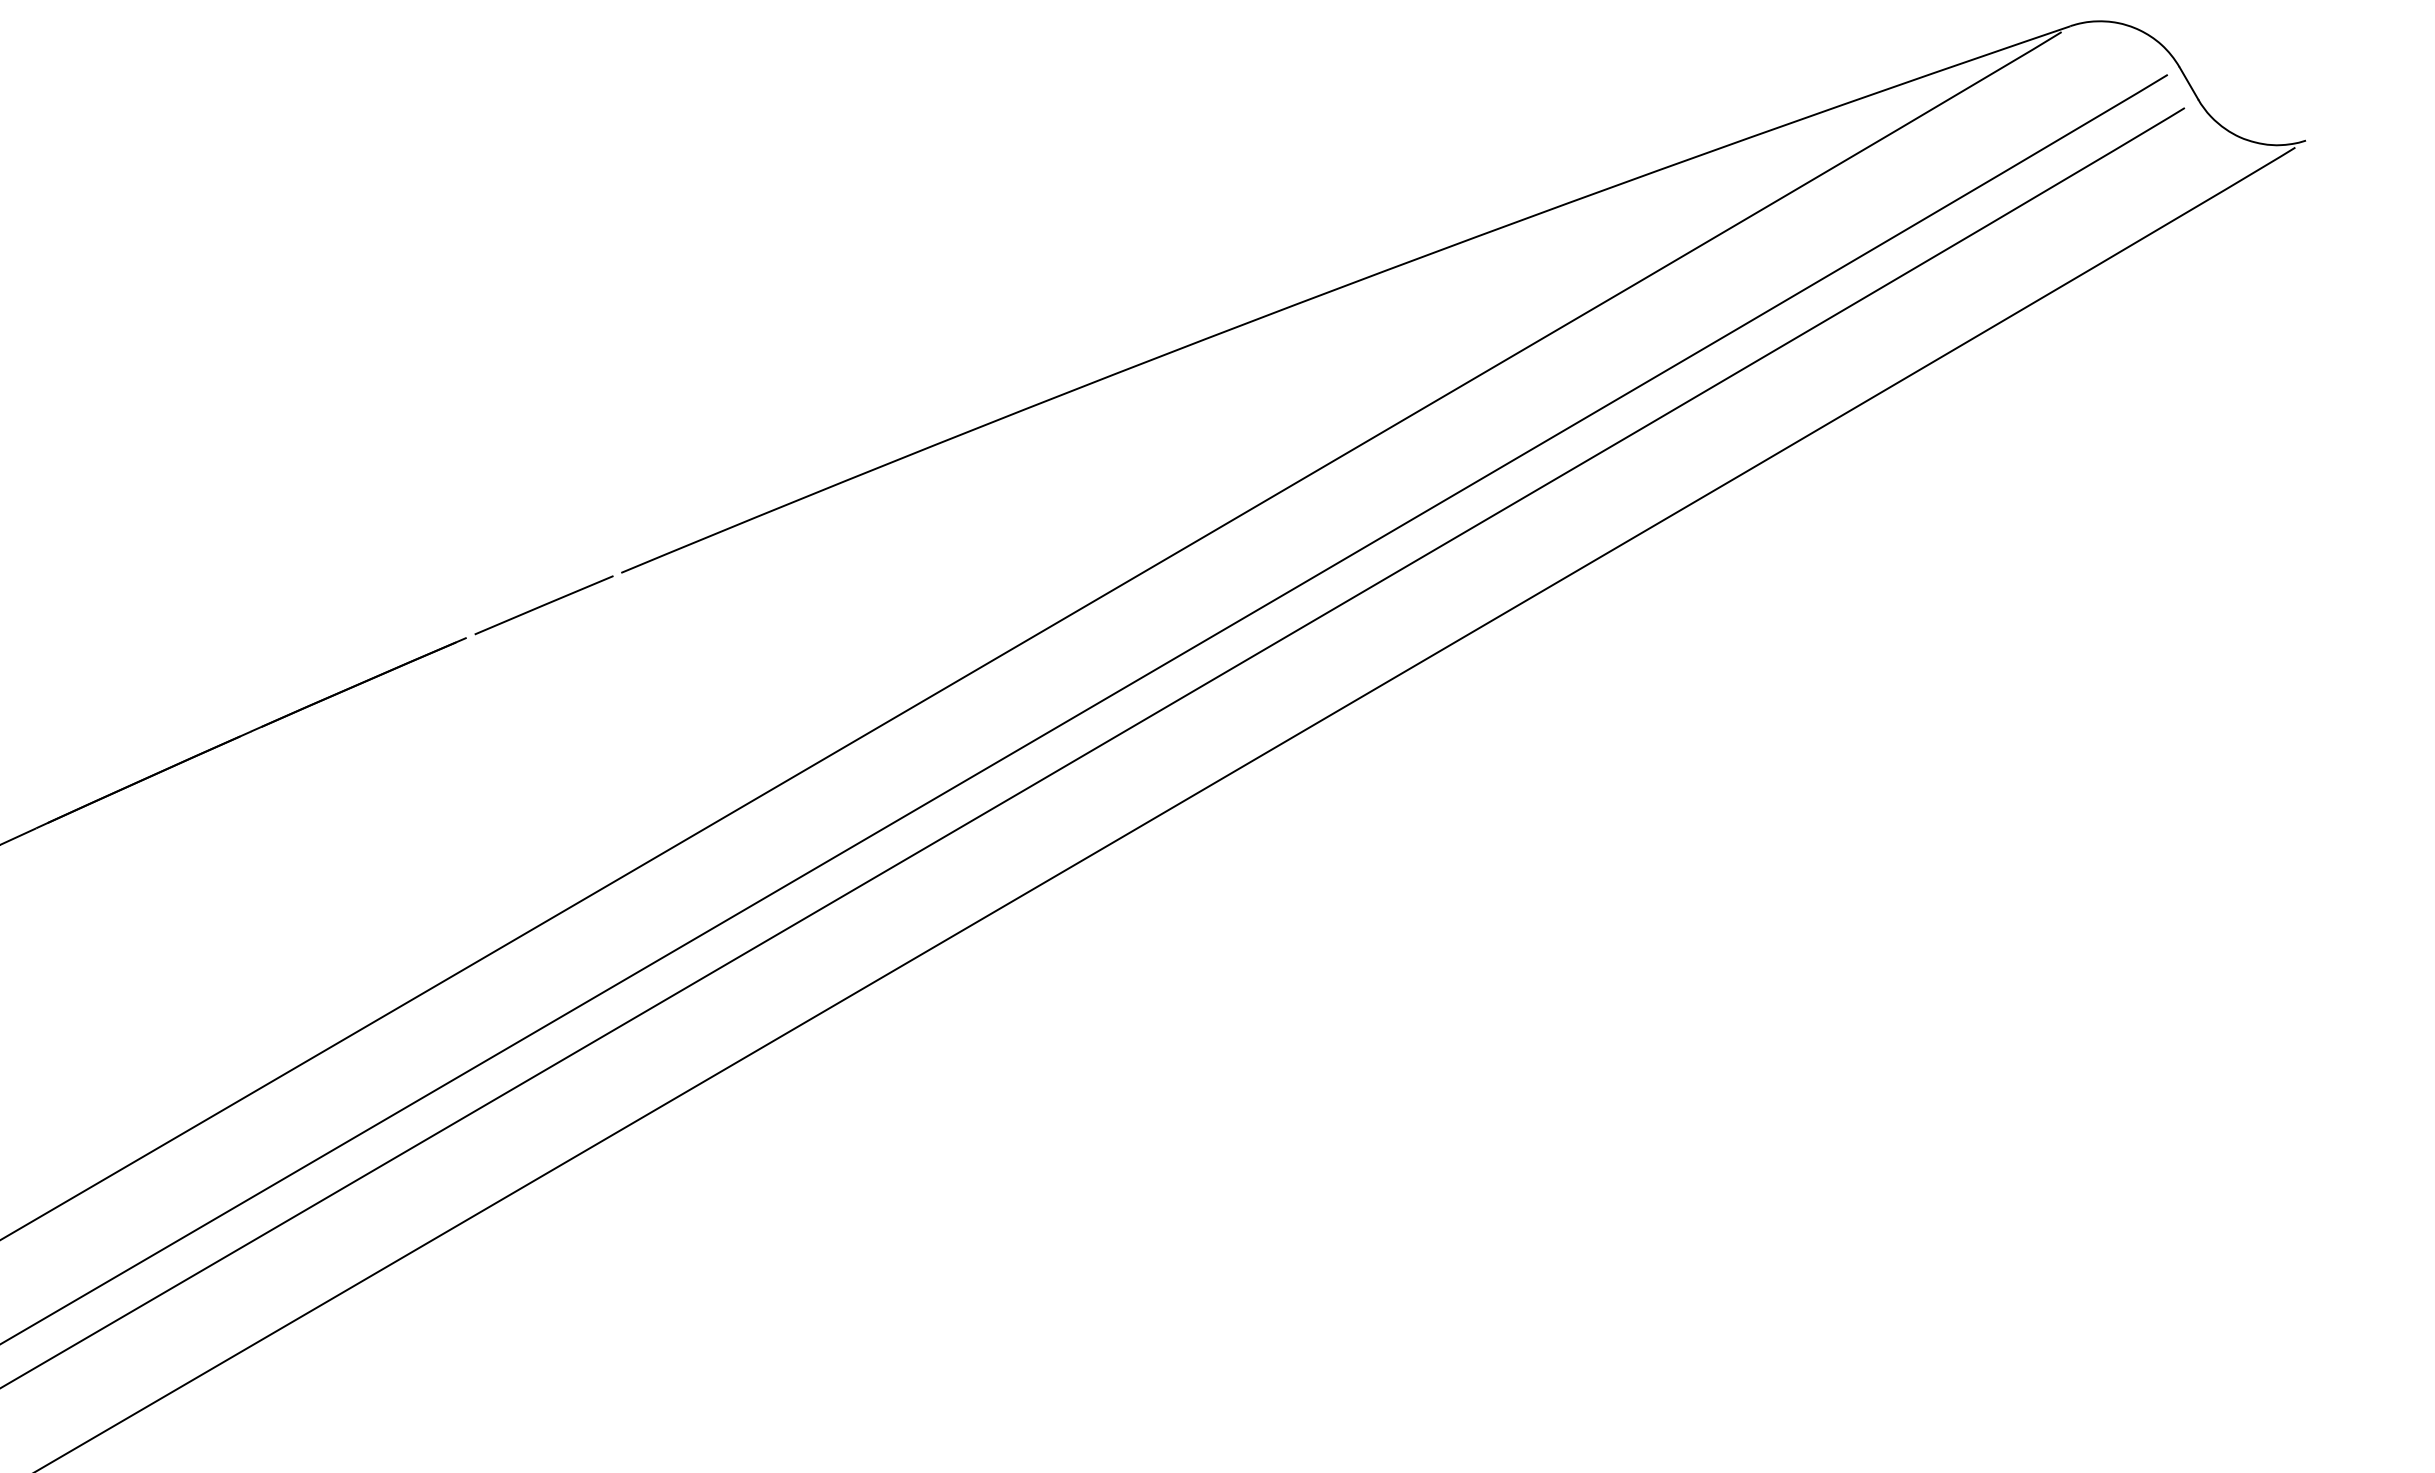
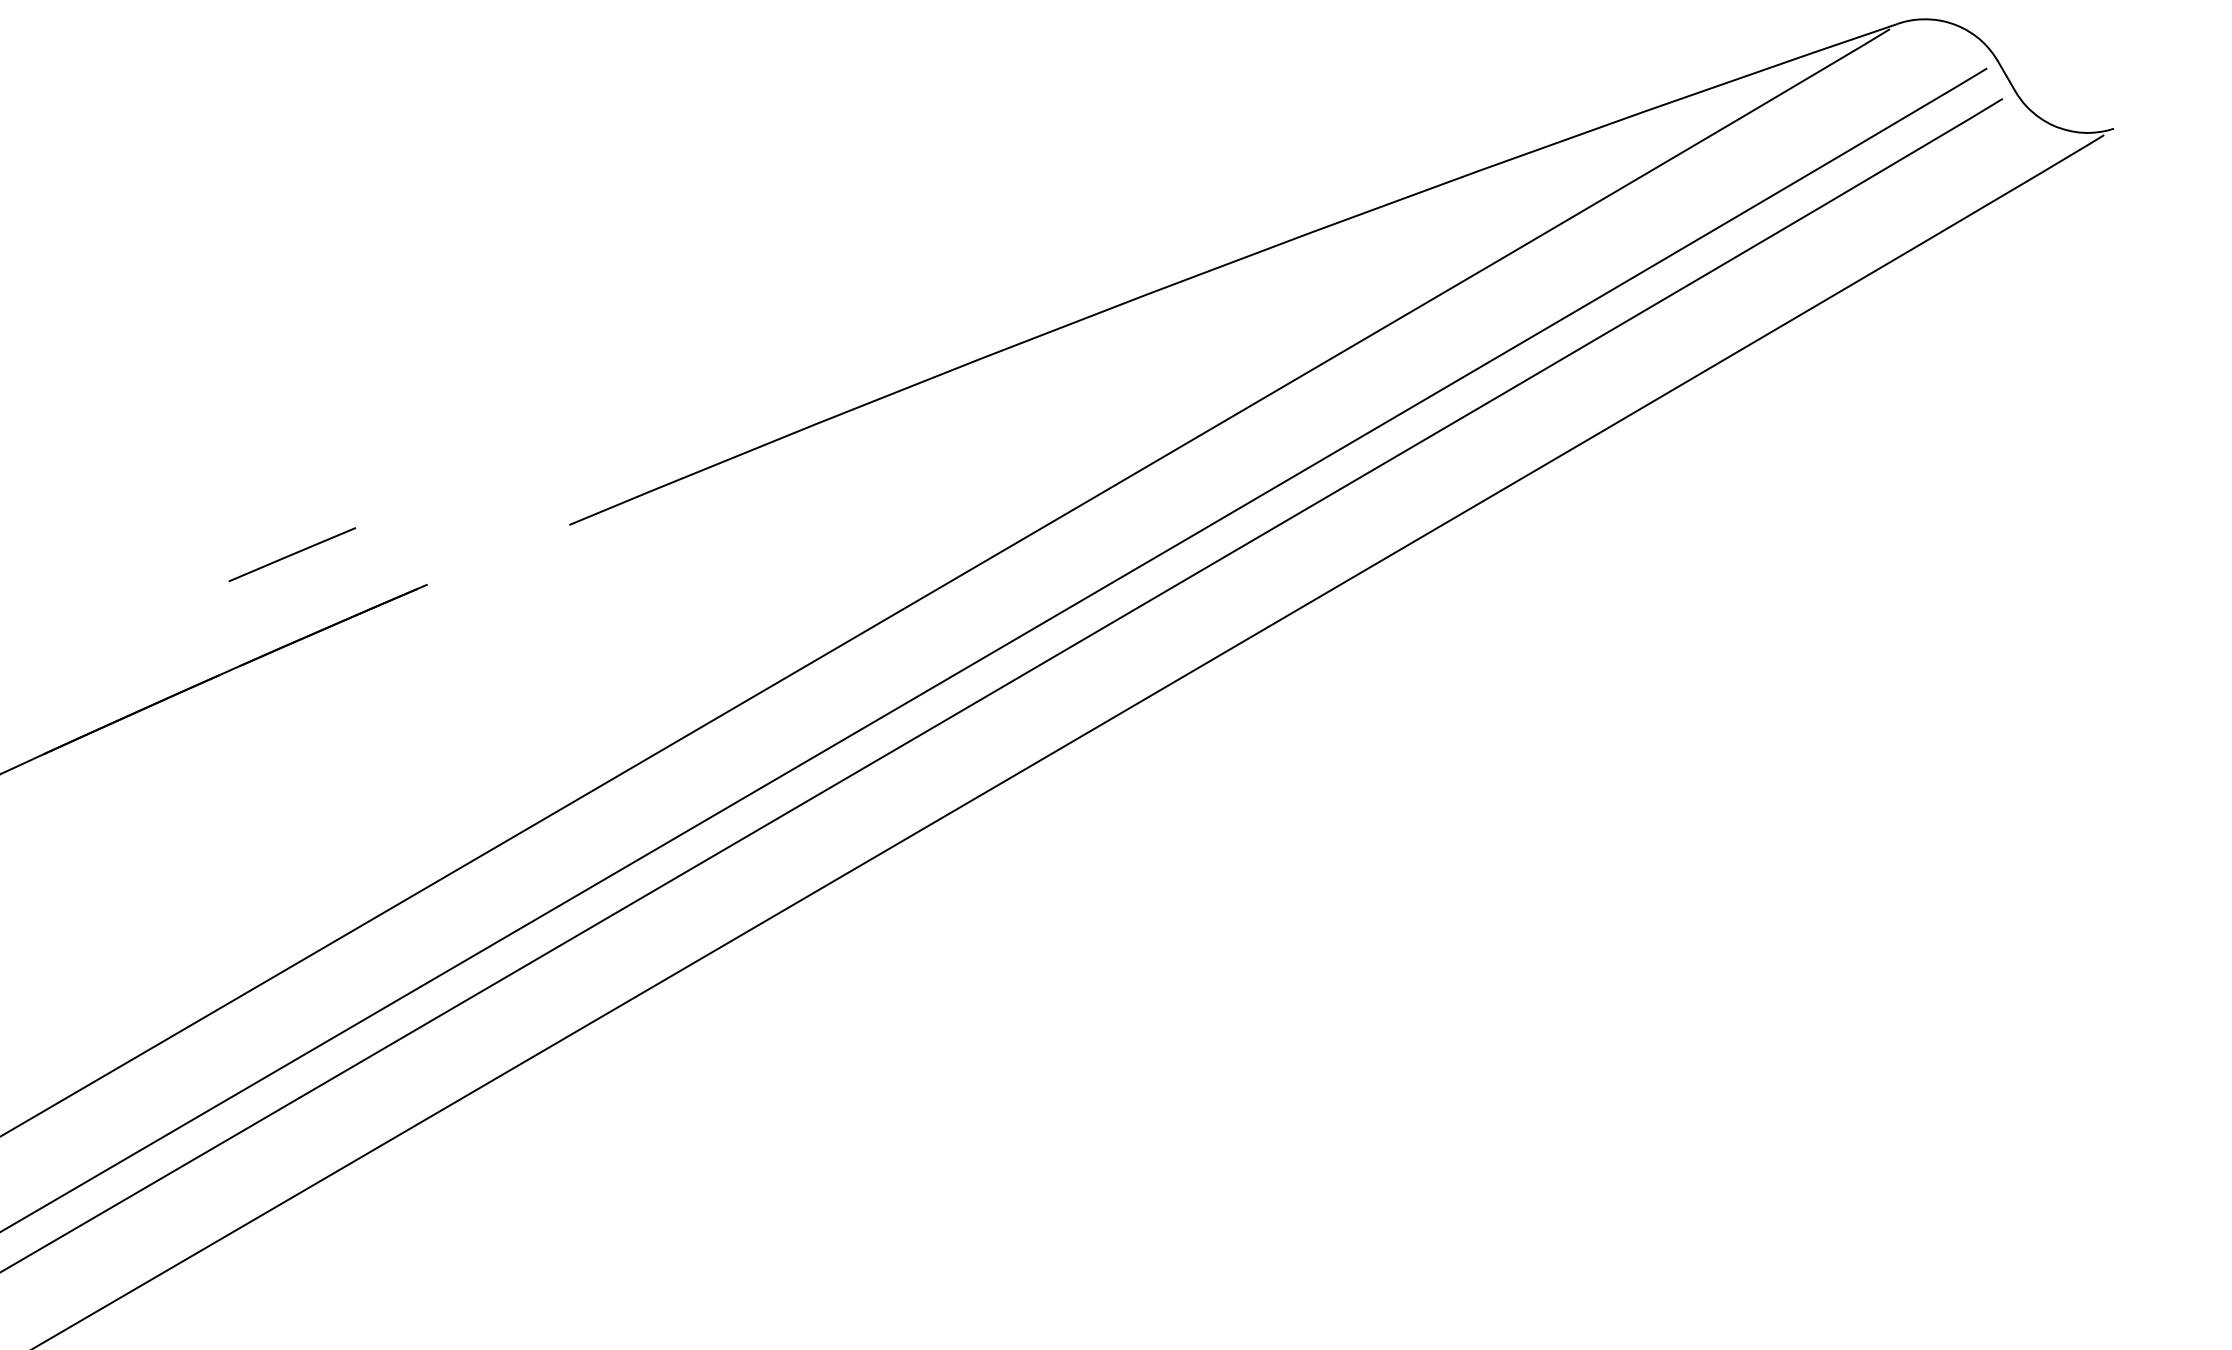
line: (543, 605) -> (291, 554), moved

